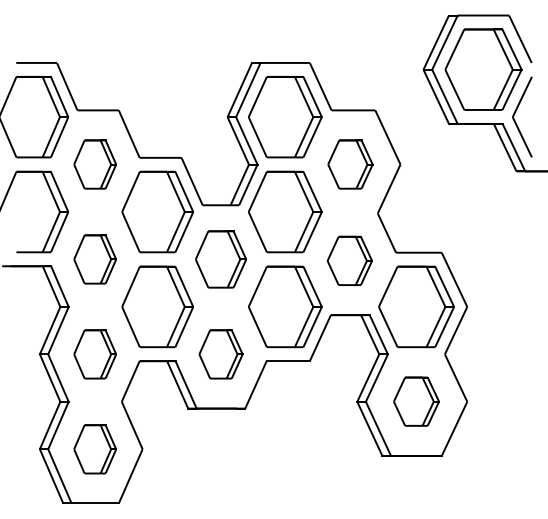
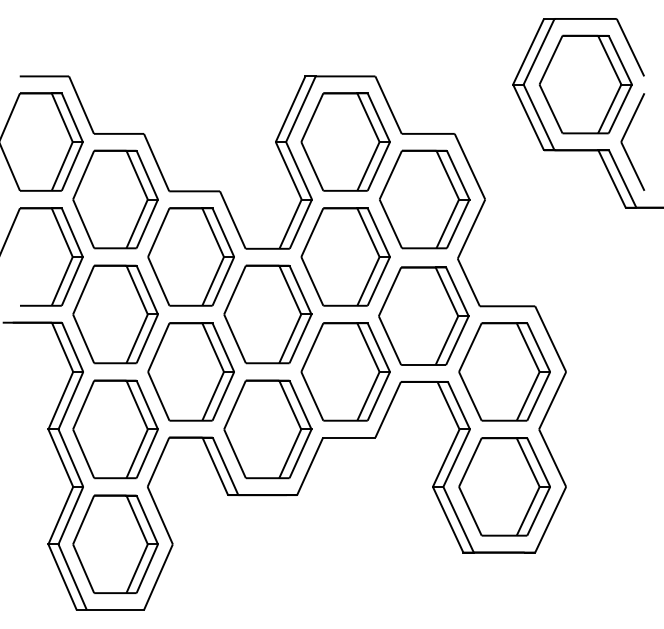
part: (94, 164) -> (114, 199), size x1.67
part: (350, 164) -> (424, 199), size x1.67
part: (94, 259) -> (114, 314), size x1.67
part: (220, 259) -> (267, 314), size x1.43
part: (349, 260) -> (423, 315), size x1.67
part: (94, 354) -> (114, 429), size x1.67
part: (220, 354) -> (267, 429), size x1.67
part: (416, 401) -> (504, 486), size x1.67
part: (94, 449) -> (114, 544), size x1.67

